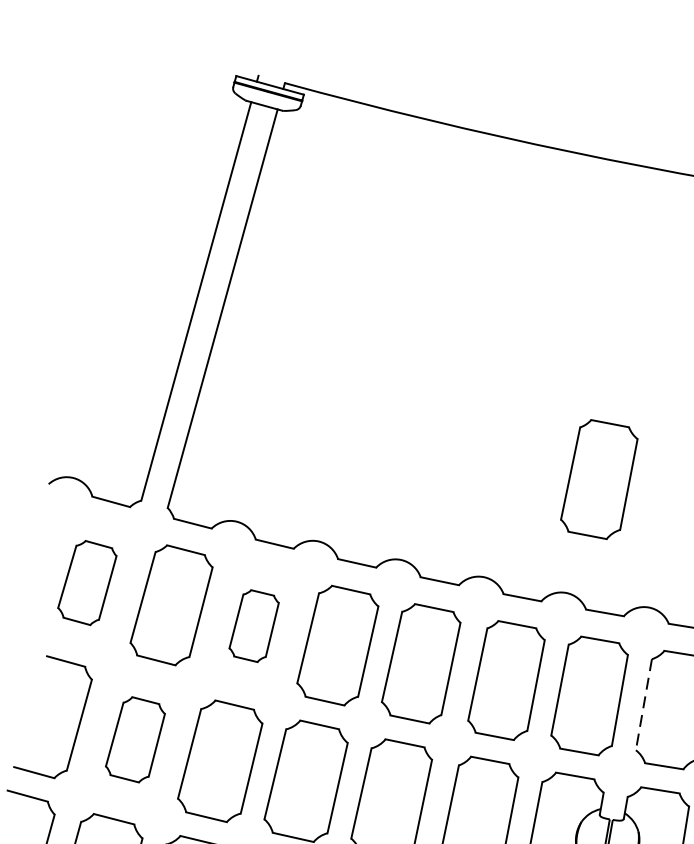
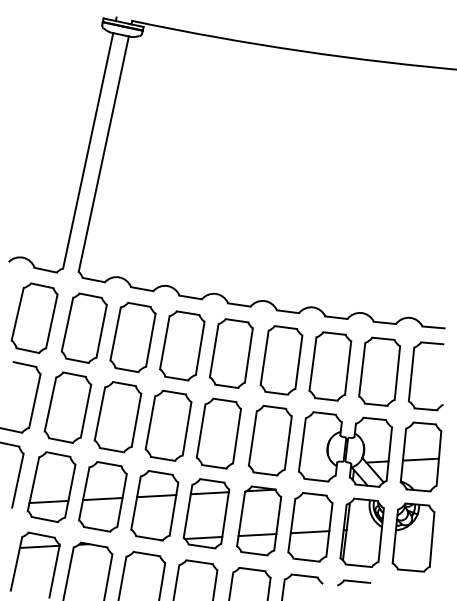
part: (599, 479) -> (328, 240), removed
part: (87, 581) -> (34, 317), size x1.43
part: (253, 626) -> (132, 337), size x1.67
line: (644, 704) -> (362, 369), dashed -> solid
part: (134, 739) -> (67, 407), size x1.43

